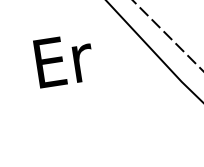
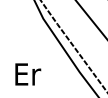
text: (65, 60) -> (28, 74), moved

